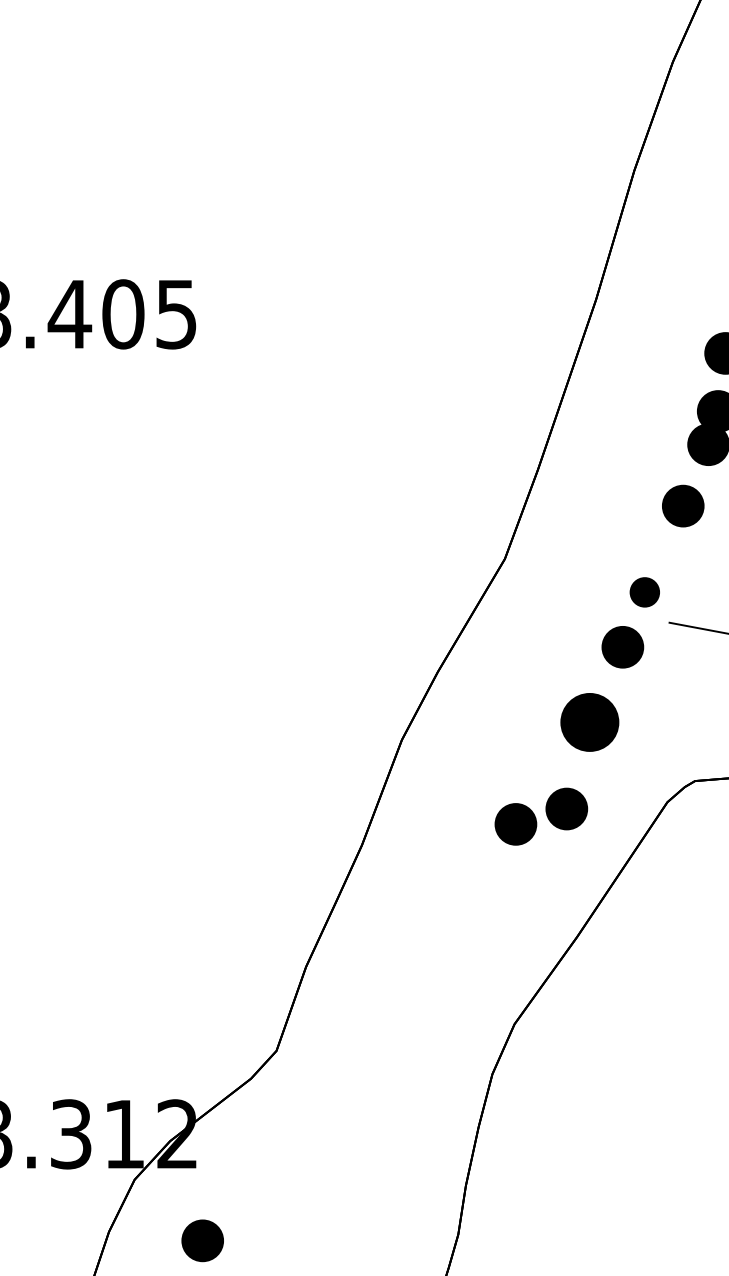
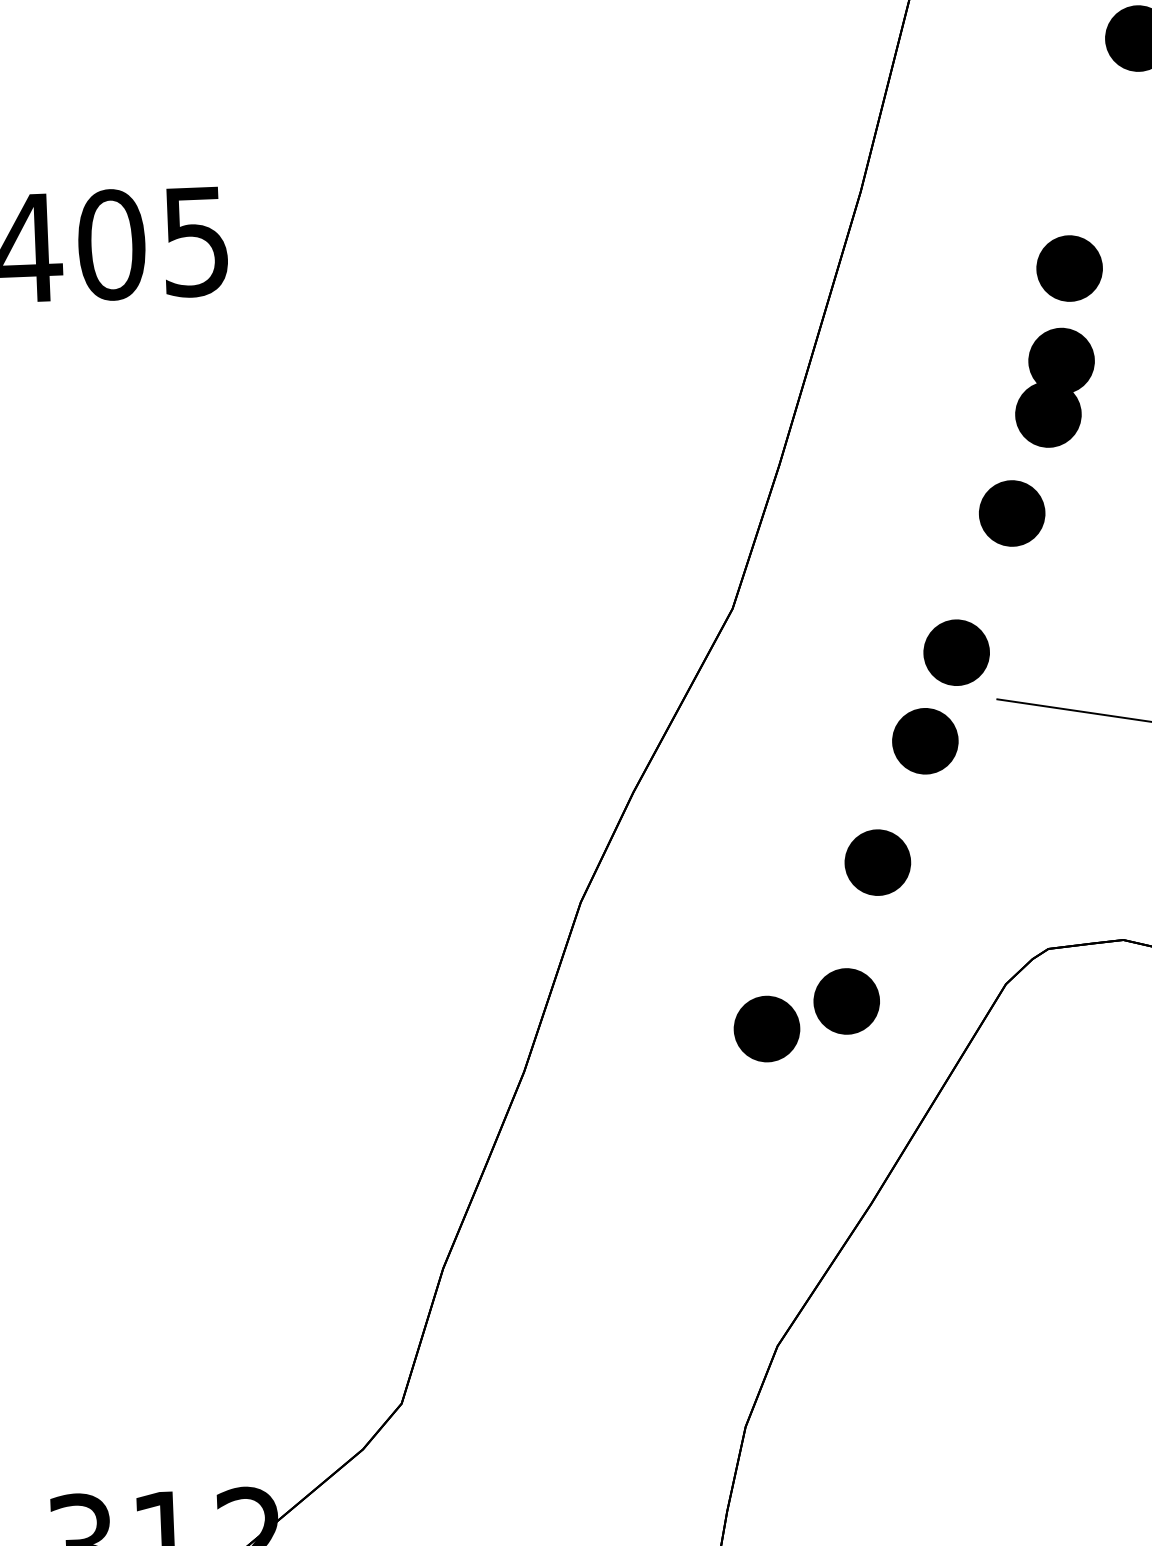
part: (644, 592) -> (956, 652), size x1.43
part: (589, 722) -> (877, 862), size x0.71

